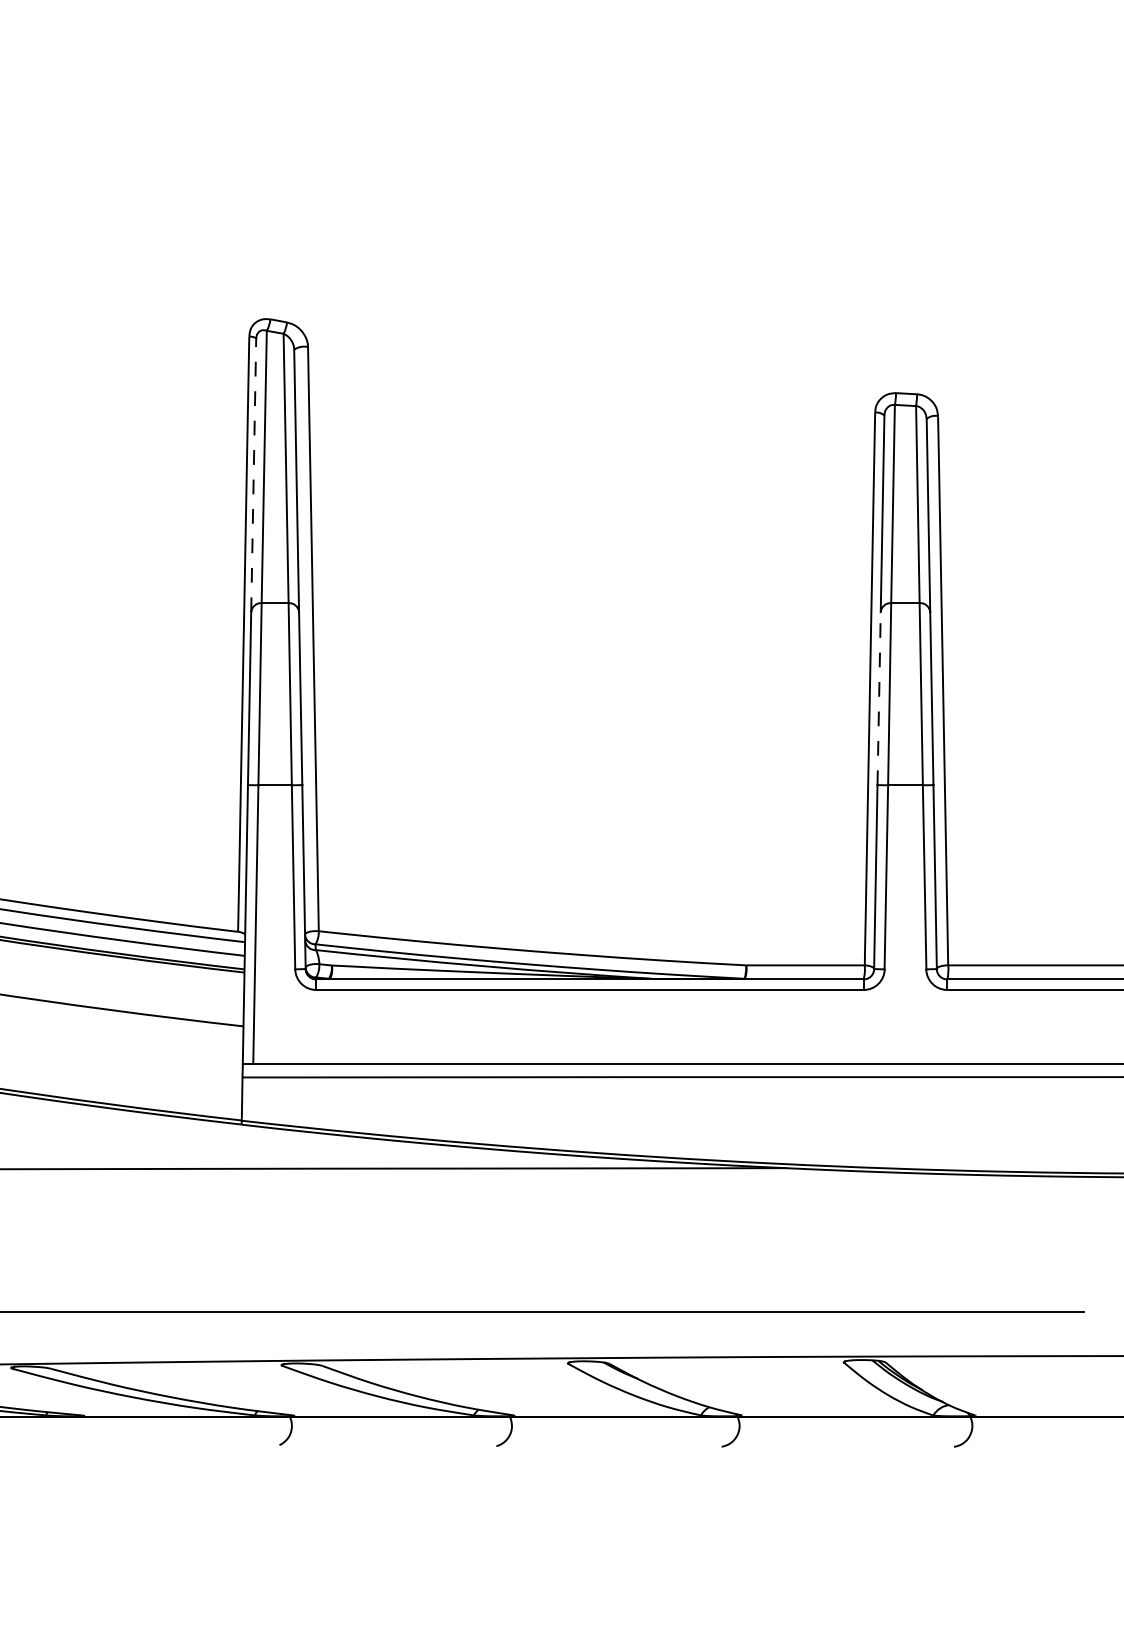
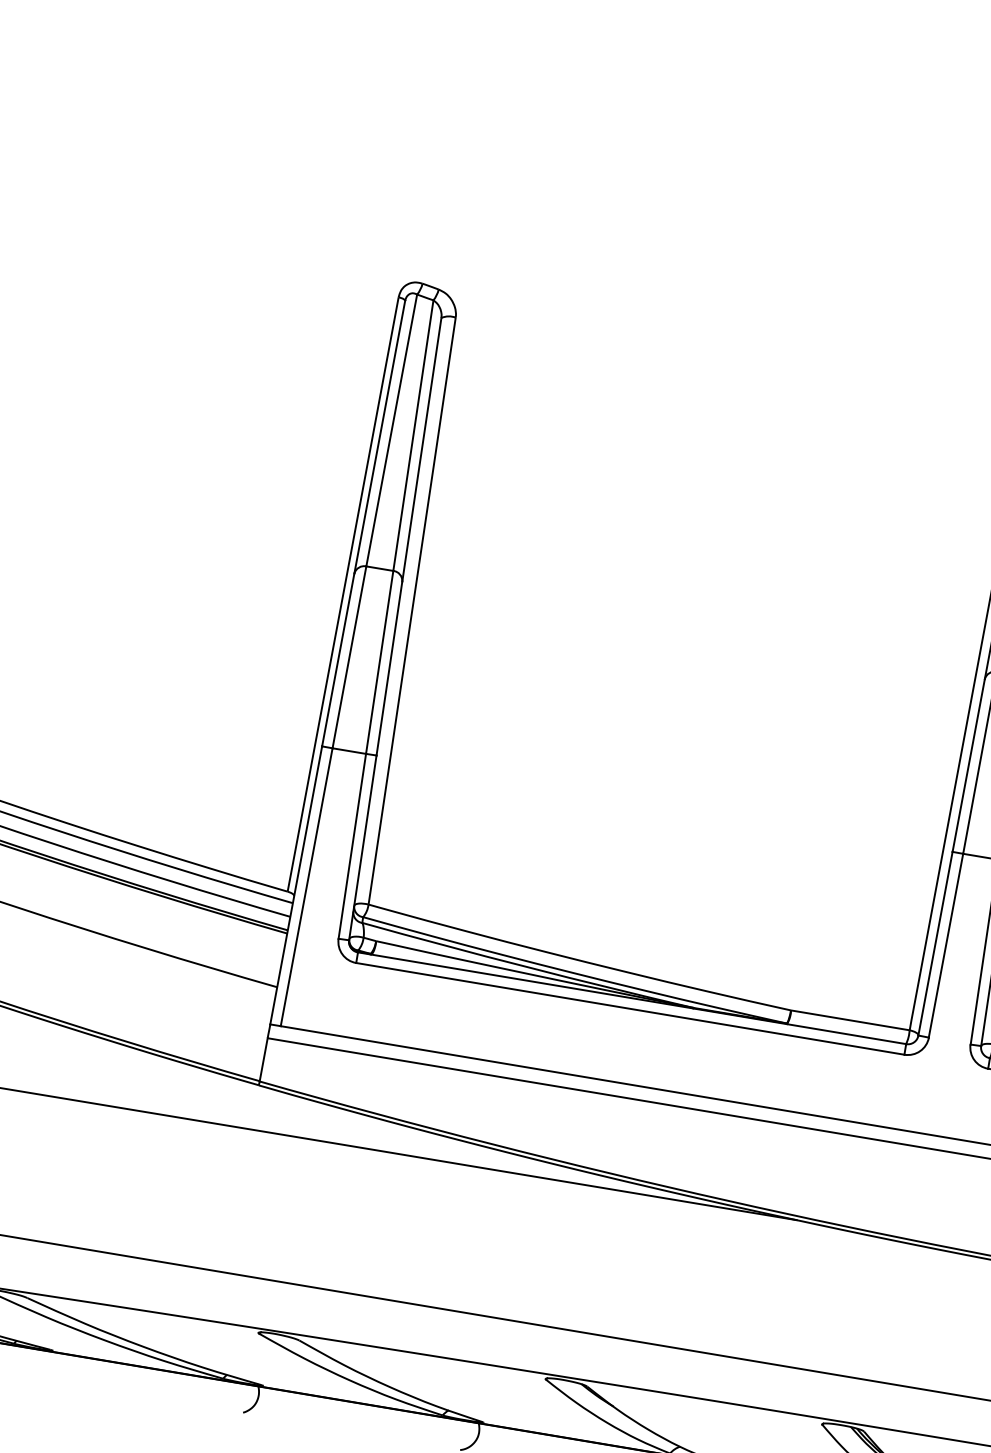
line: (253, 475) -> (379, 437), dashed -> solid
line: (879, 698) -> (969, 765), dashed -> solid

